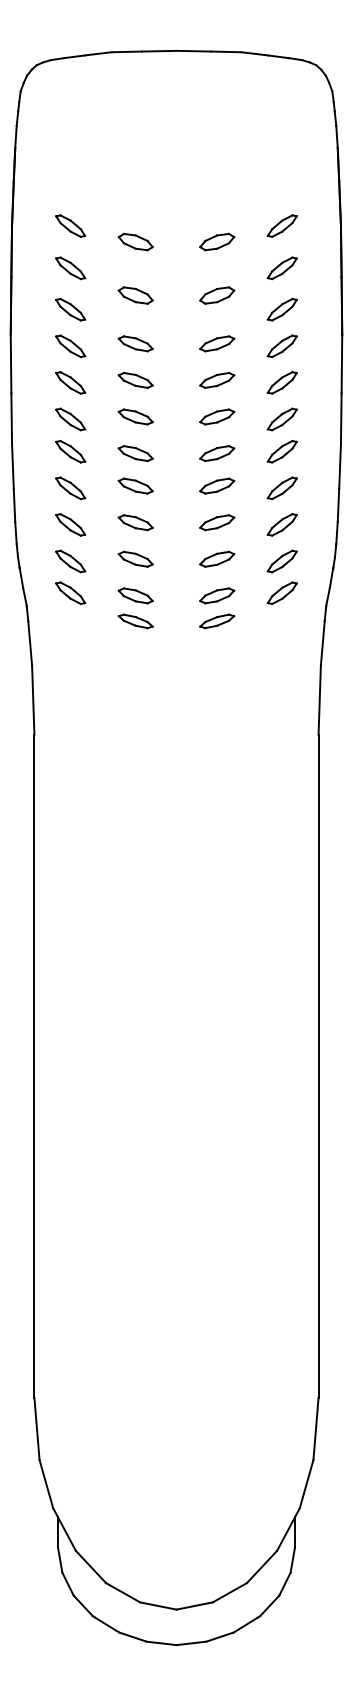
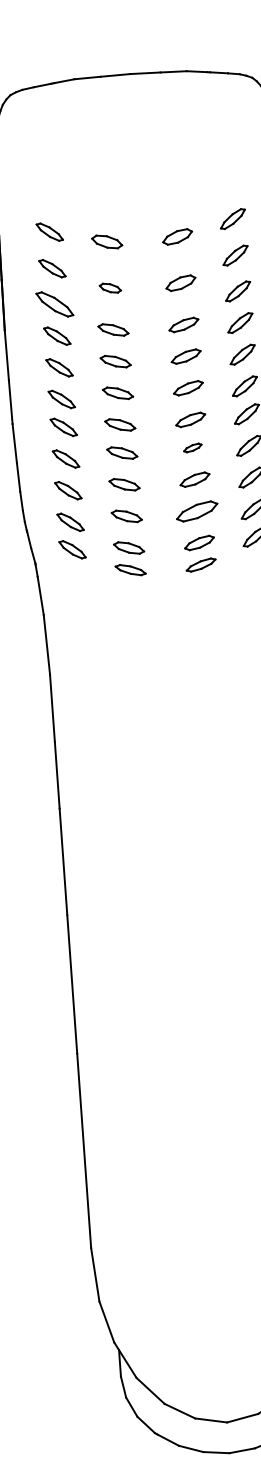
part: (135, 295) -> (110, 288), size x0.7
part: (70, 309) -> (54, 304), size x1.4
part: (217, 485) -> (192, 447), size x0.6
part: (217, 558) -> (197, 510), size x1.4

